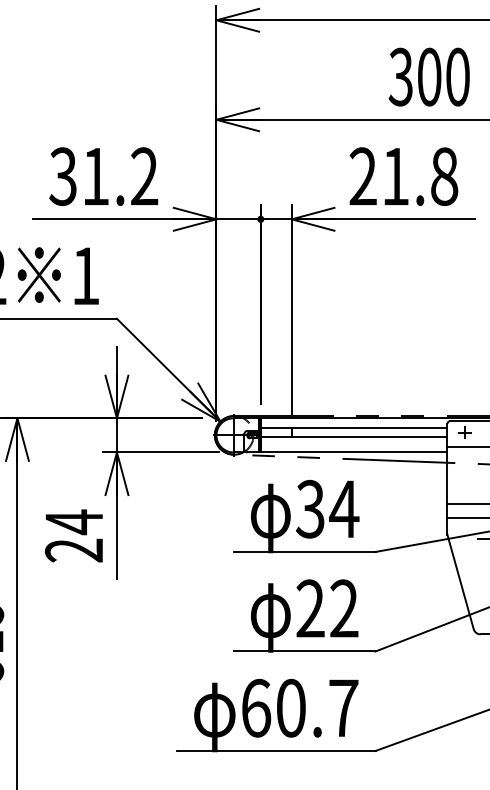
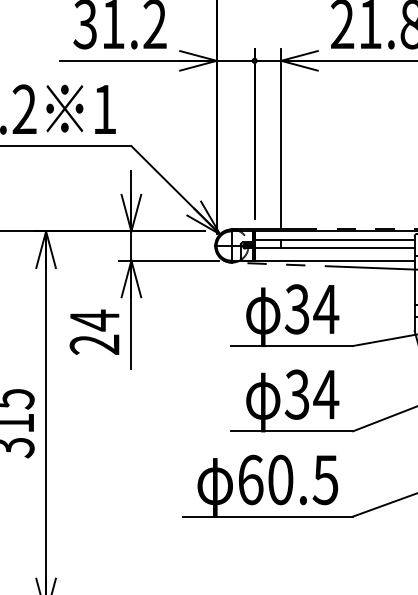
text: (327, 608) -> (311, 394), 22 -> 34
text: (343, 708) -> (325, 480), 60.7 -> 60.5

